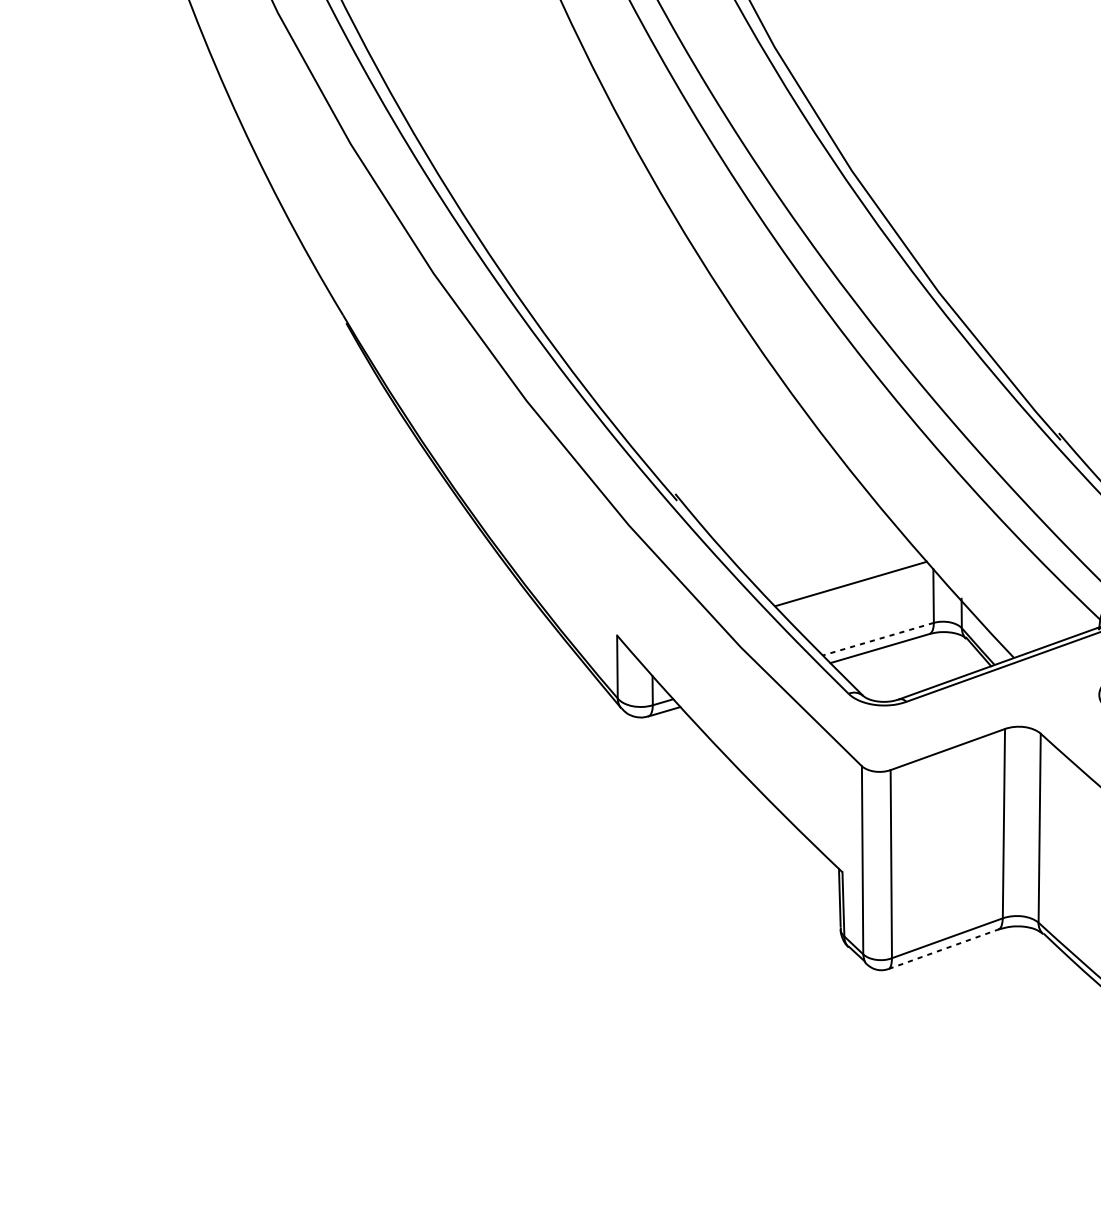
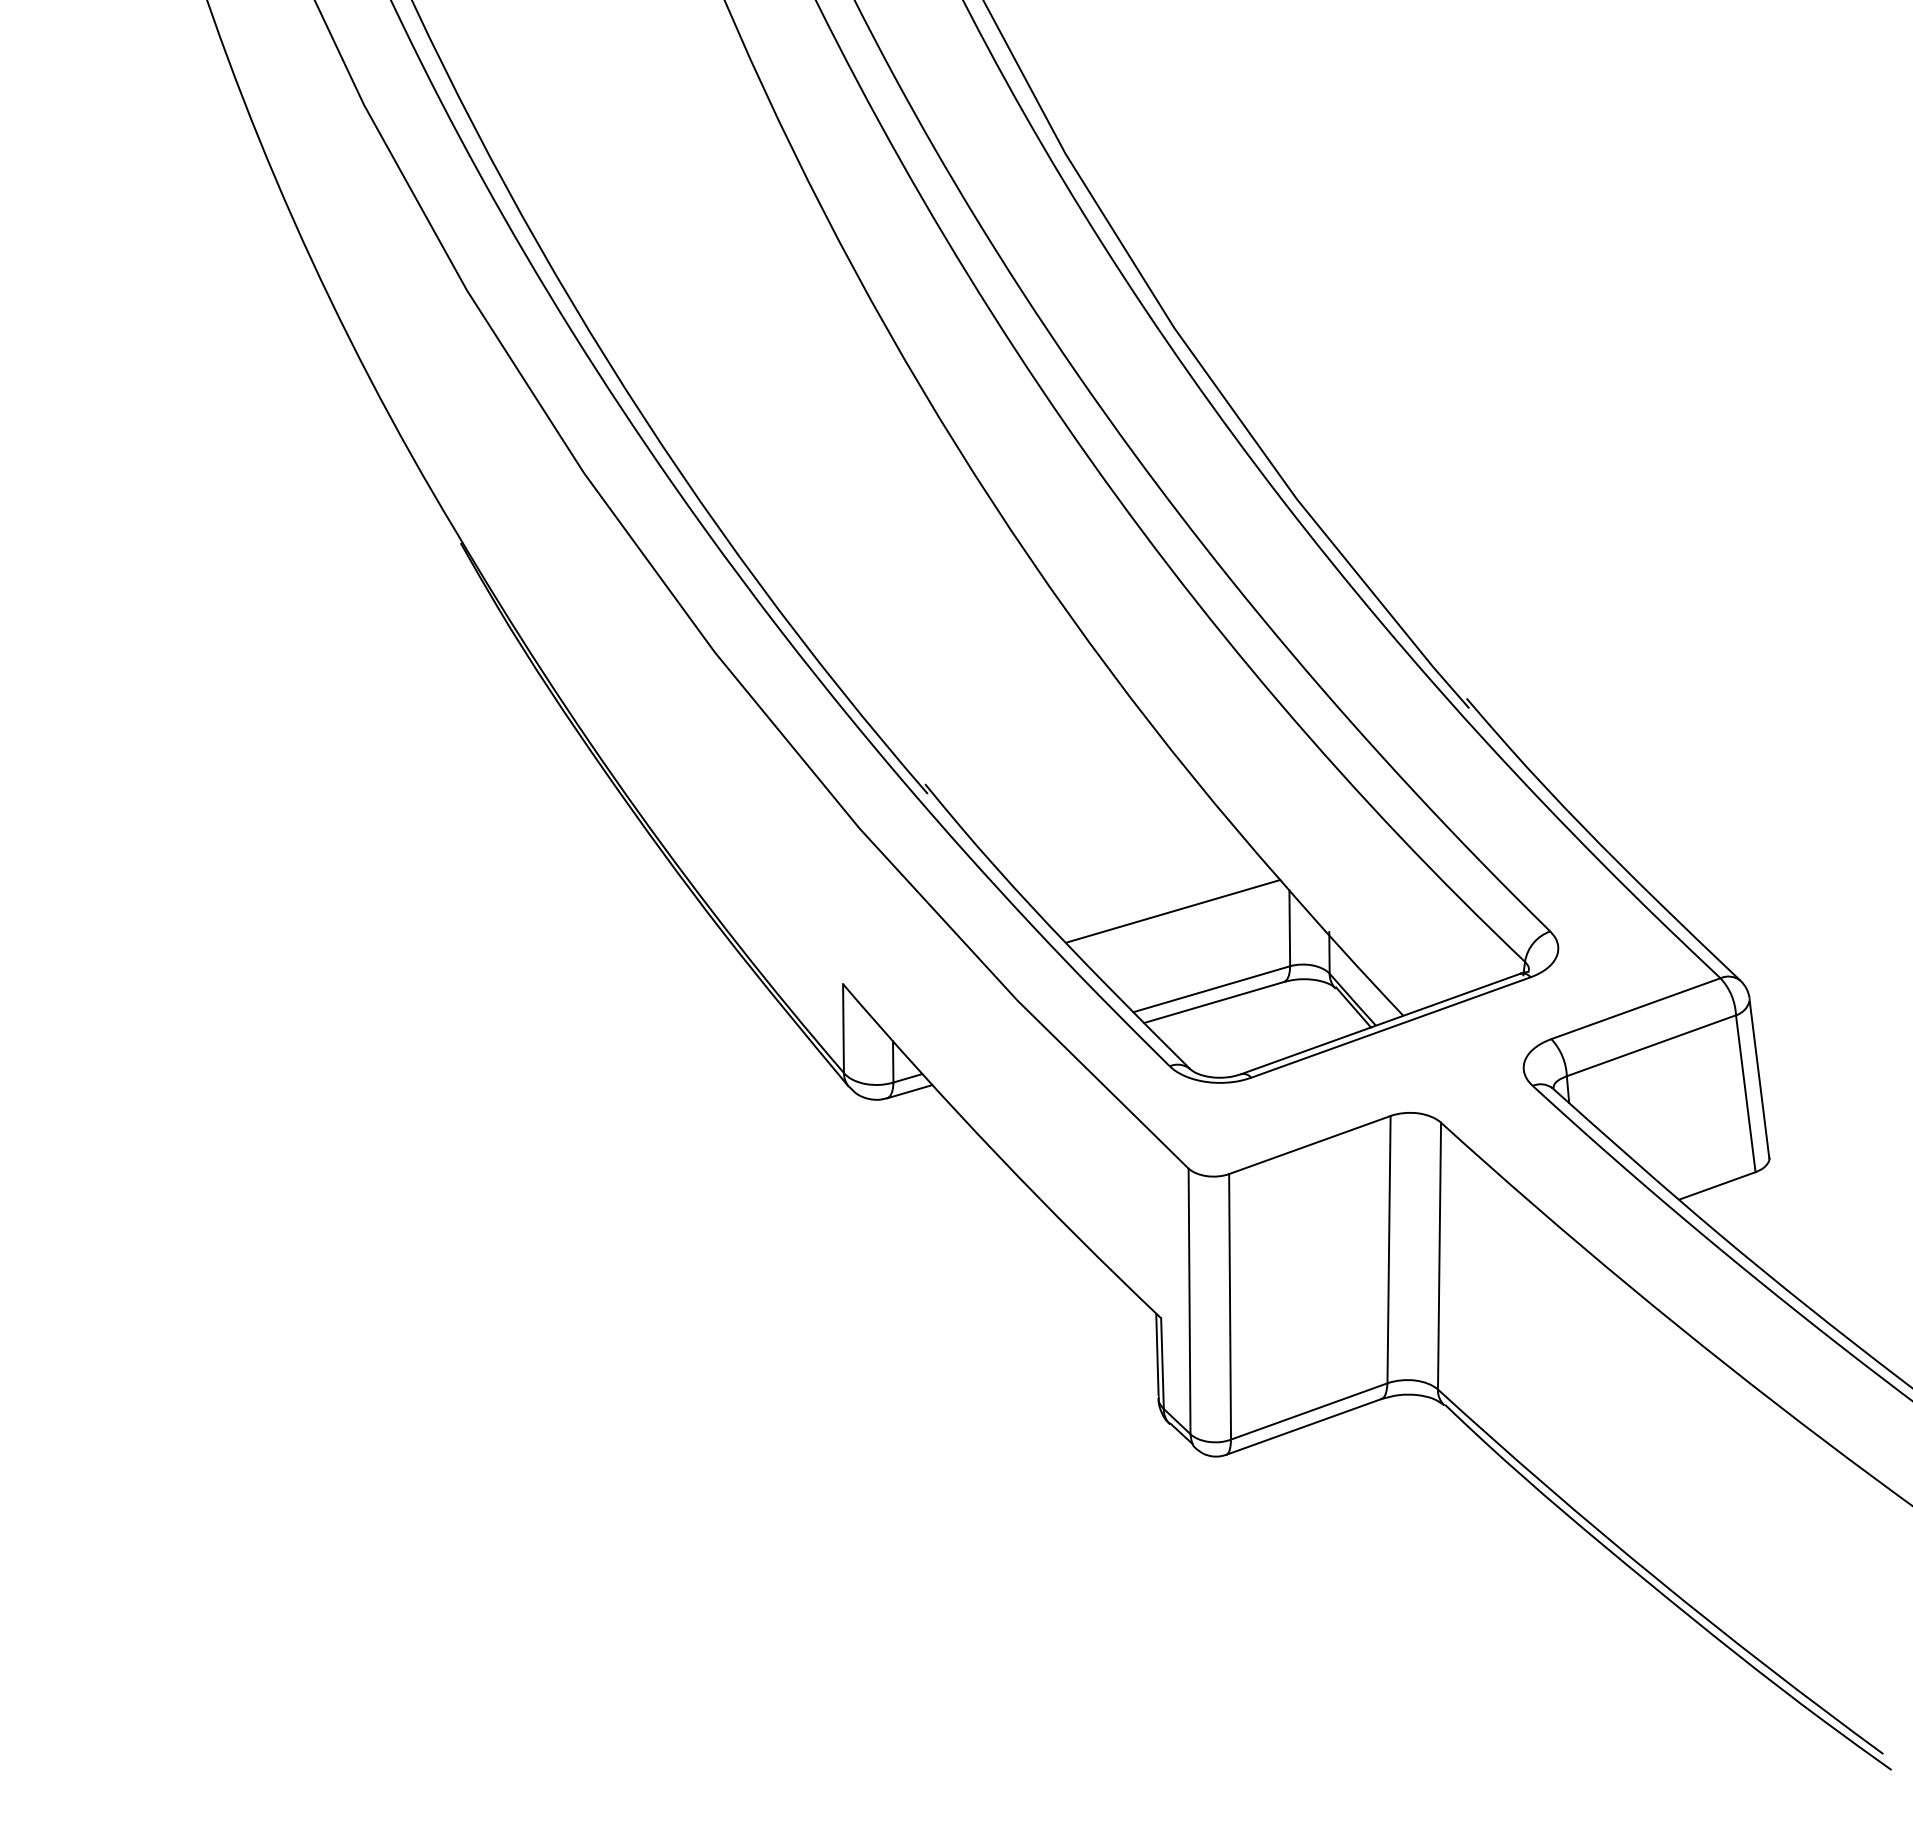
line: (878, 639) -> (1211, 989), dashed -> solid
line: (943, 949) -> (1303, 1427), dashed -> solid

